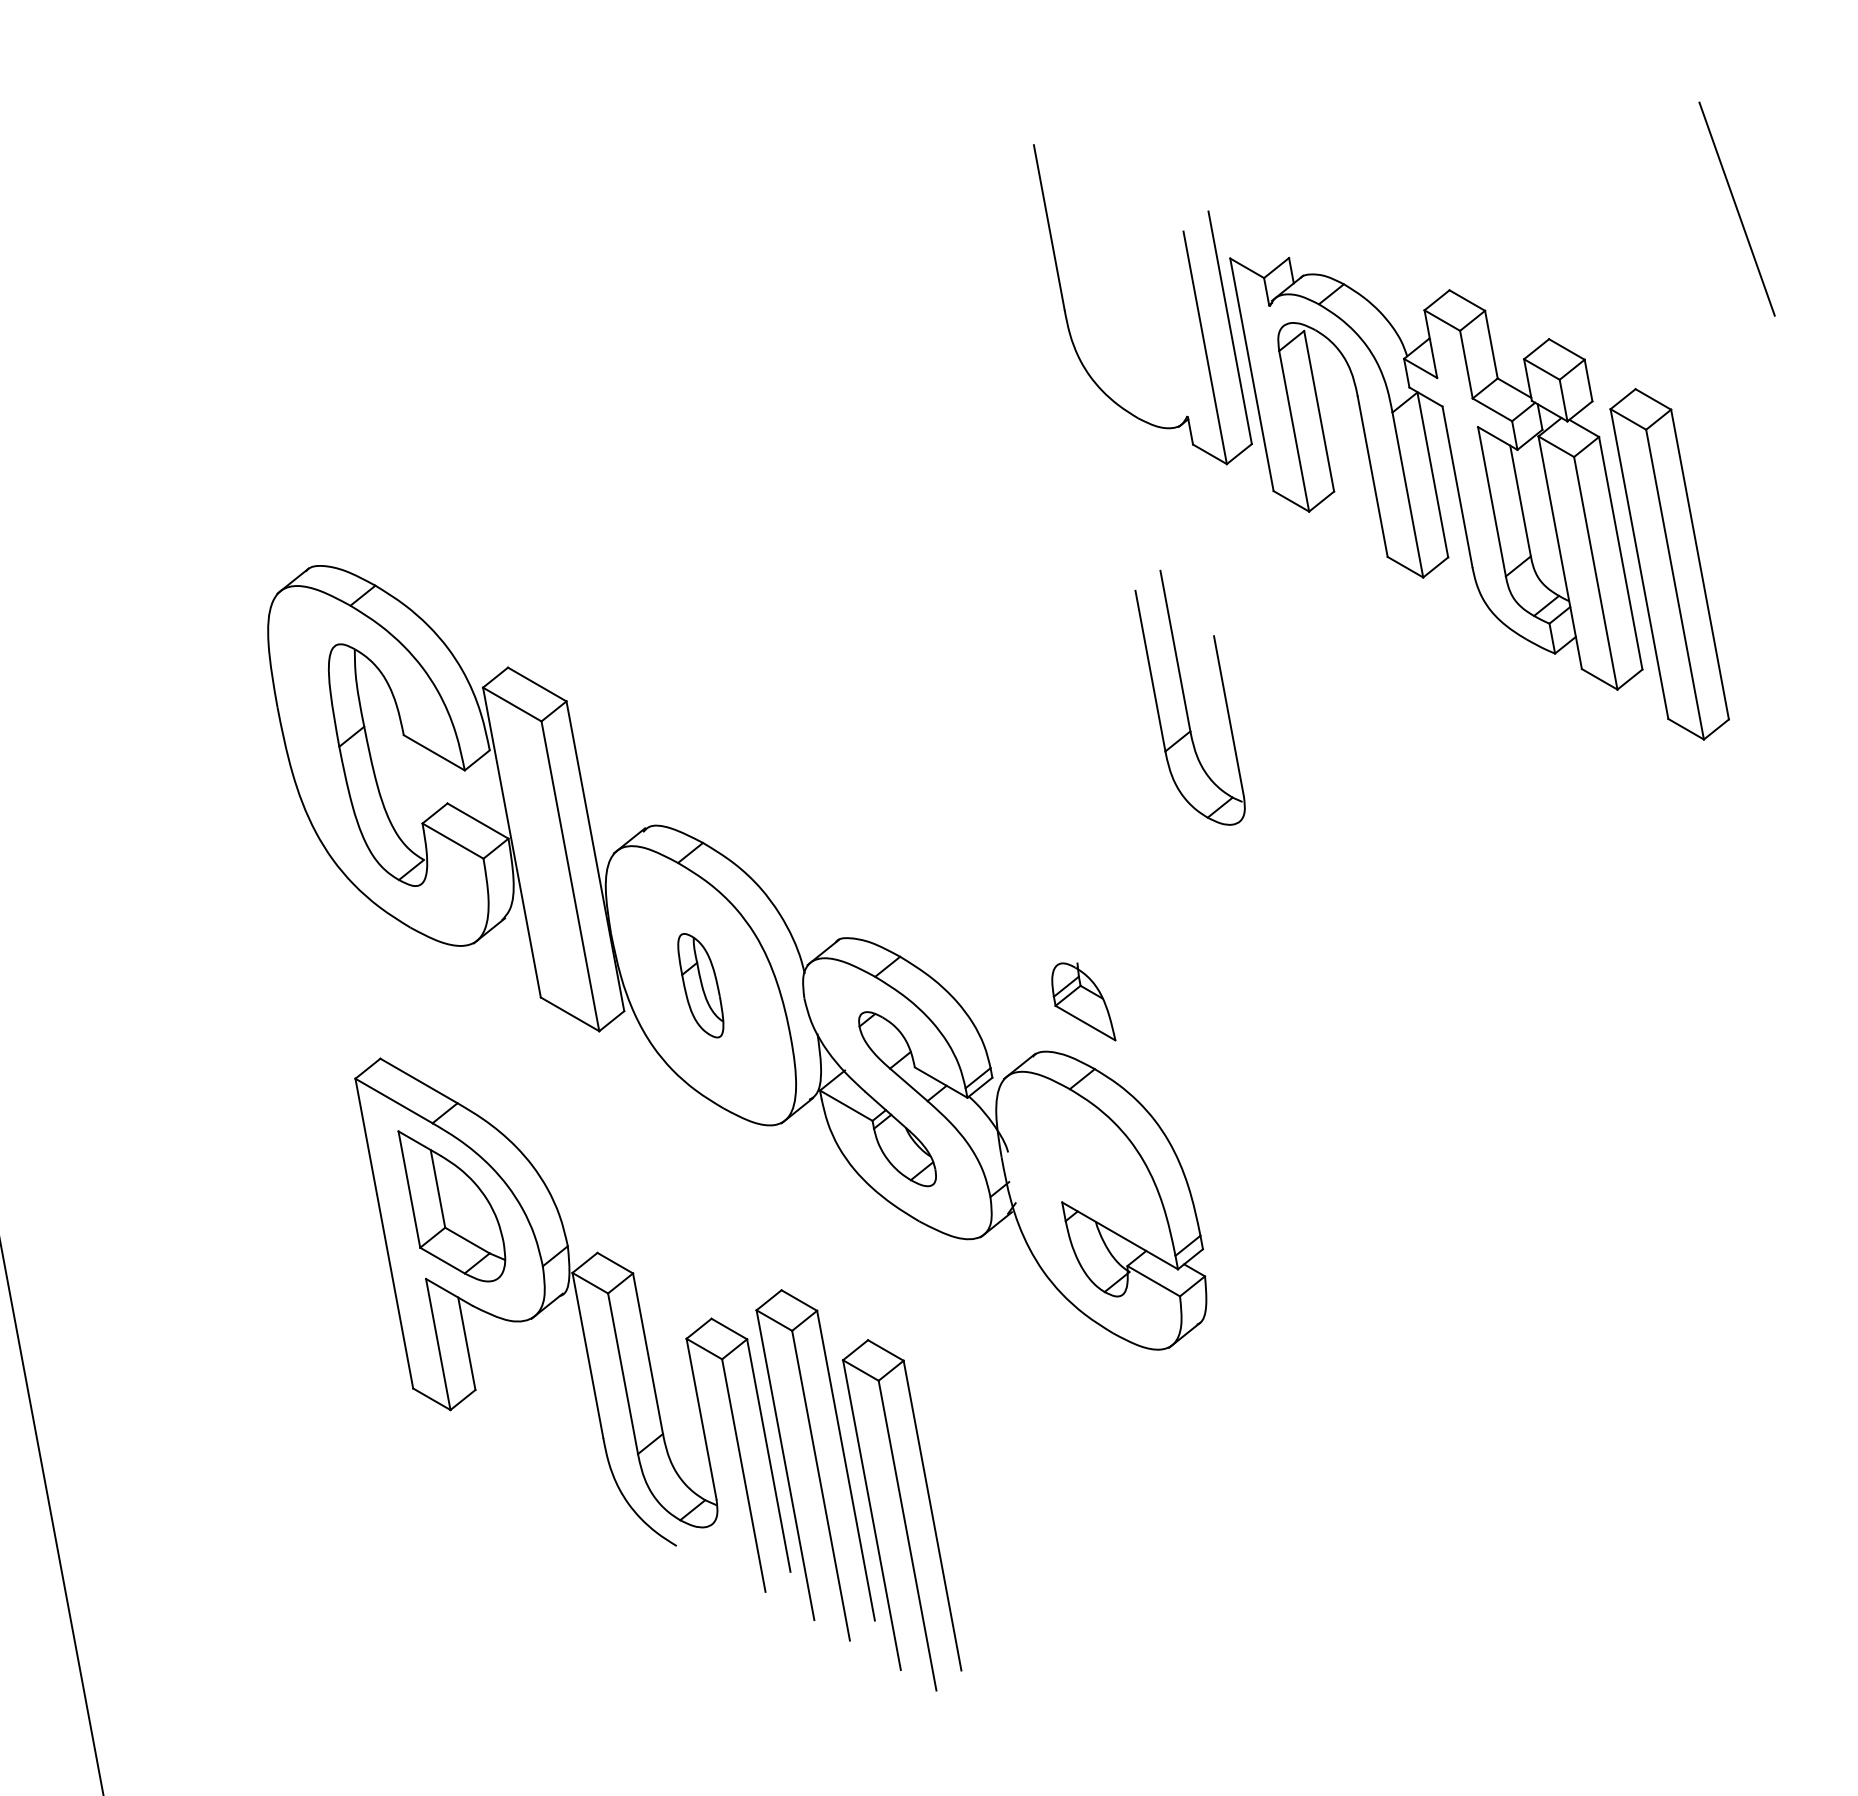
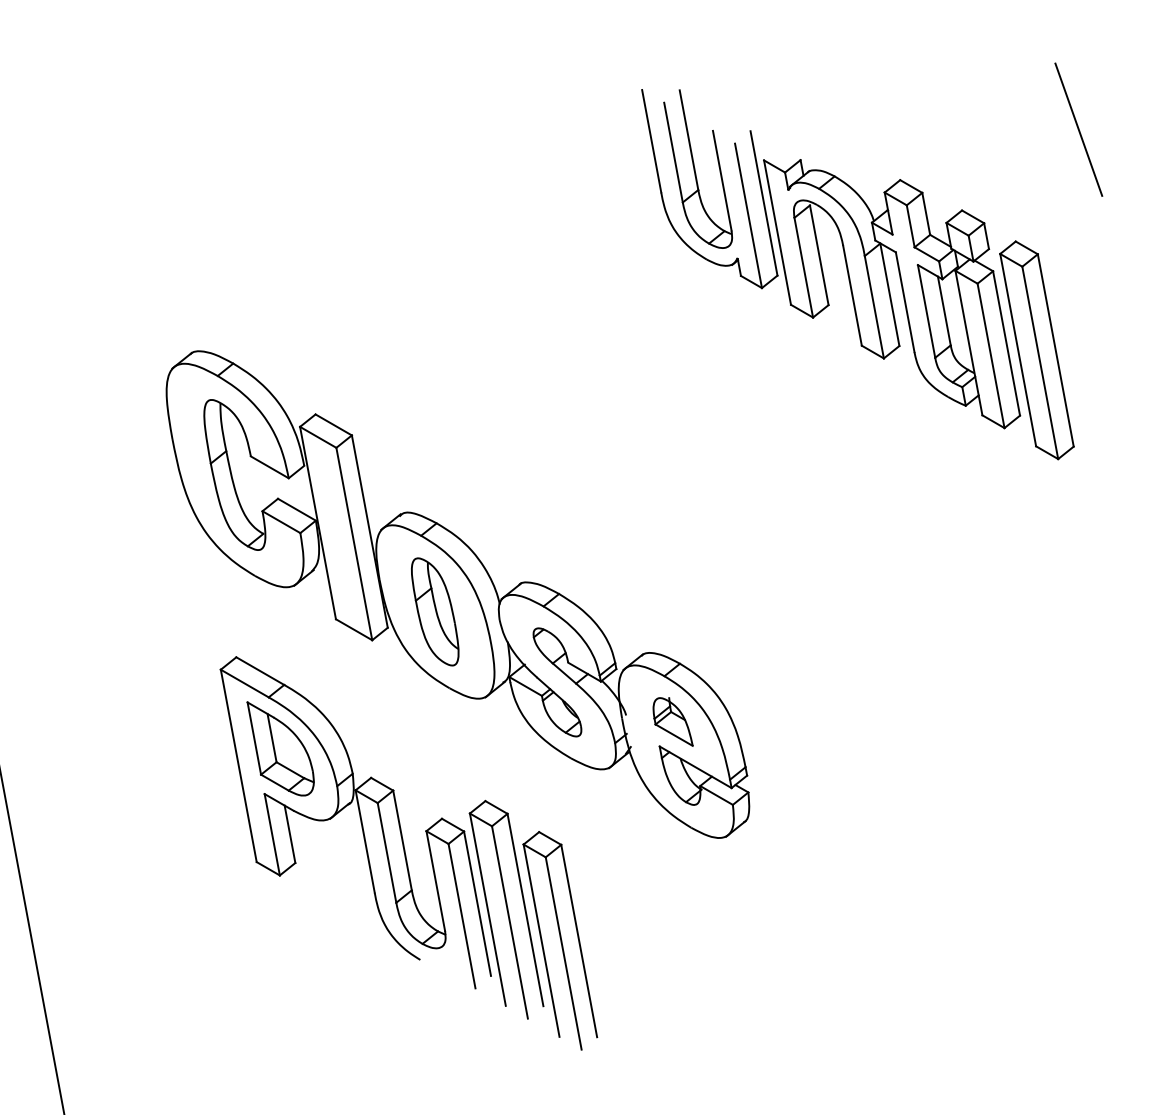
part: (1189, 696) -> (697, 168), moved
part: (701, 984) -> (435, 611), size x1.67
part: (1082, 1001) -> (672, 721), moved

